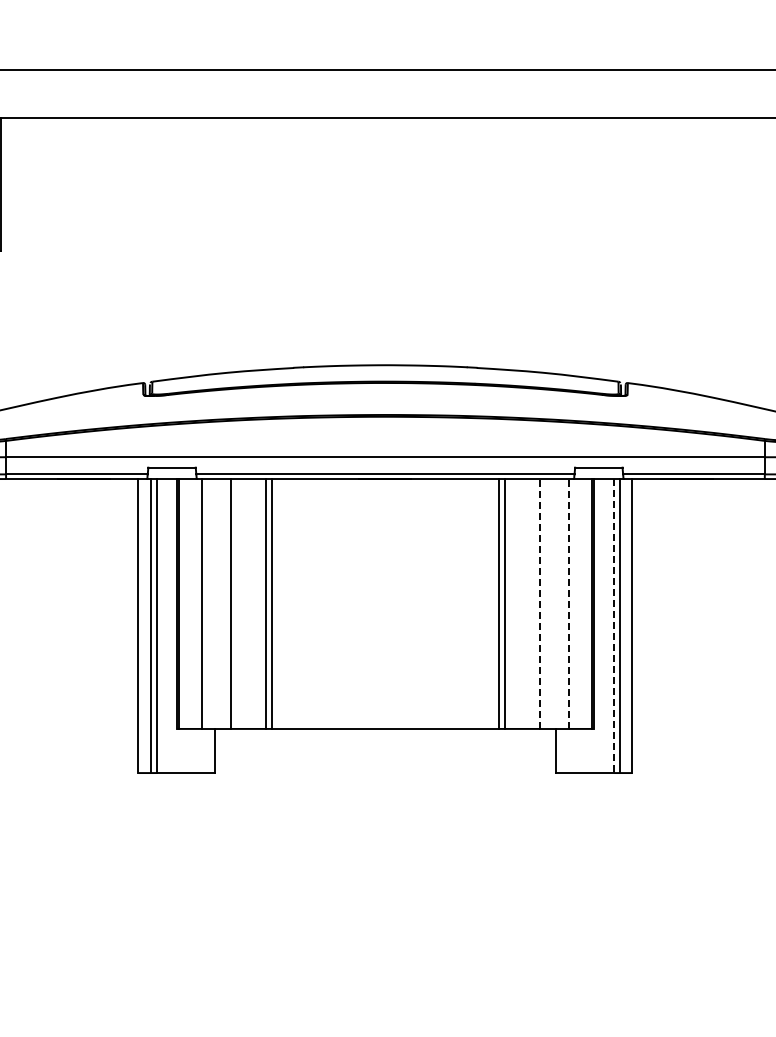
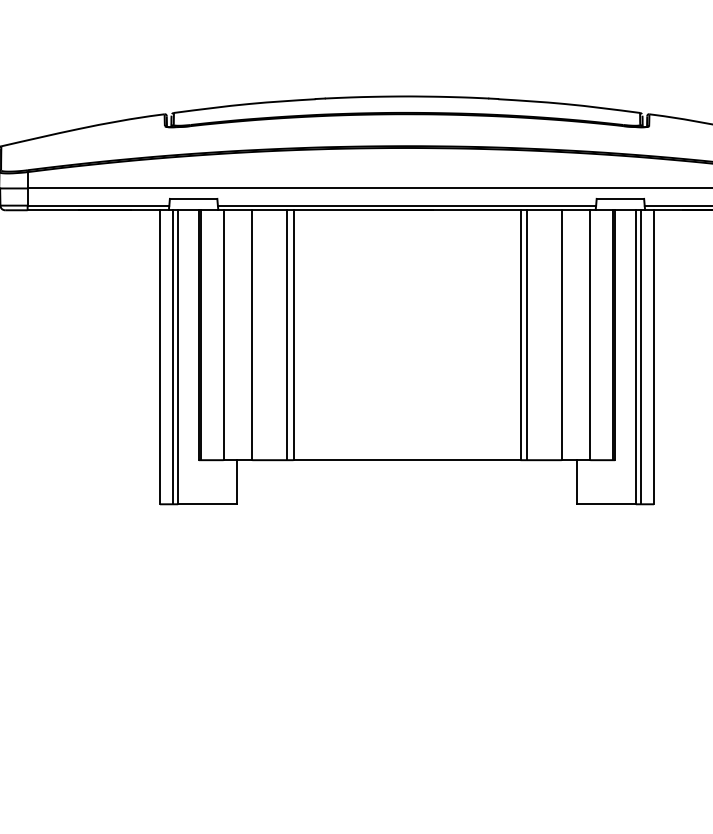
line: (540, 604) -> (562, 335), dashed -> solid
line: (568, 604) -> (590, 335), dashed -> solid
line: (614, 626) -> (636, 357), dashed -> solid

